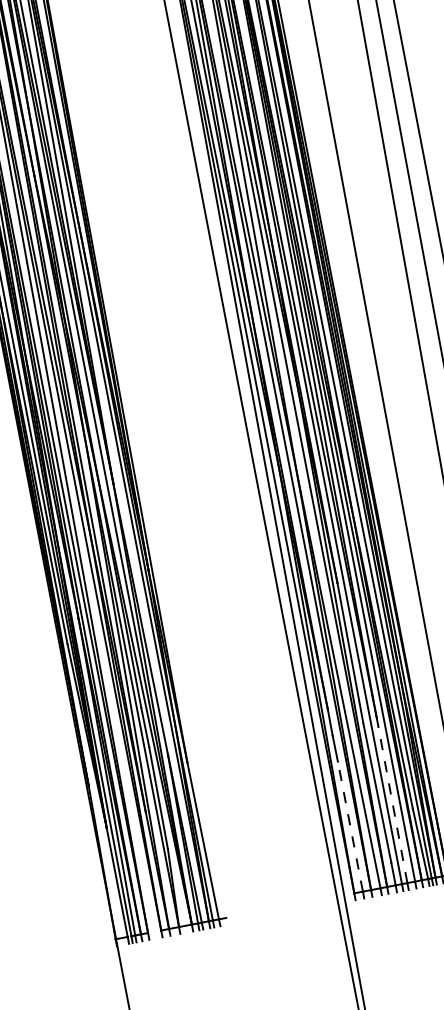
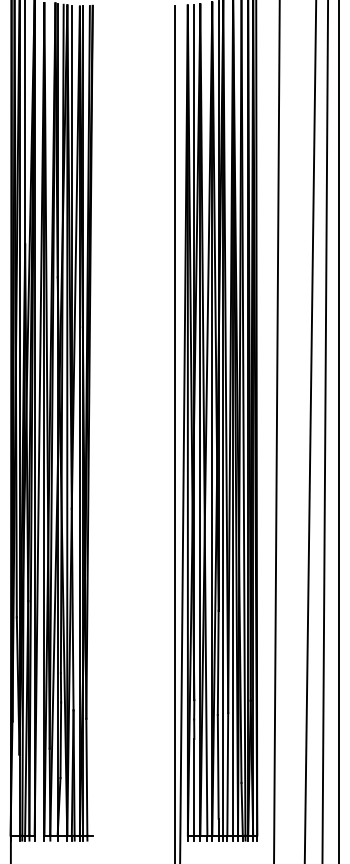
line: (391, 799) -> (227, 773), dashed -> solid
line: (350, 825) -> (194, 786), dashed -> solid

